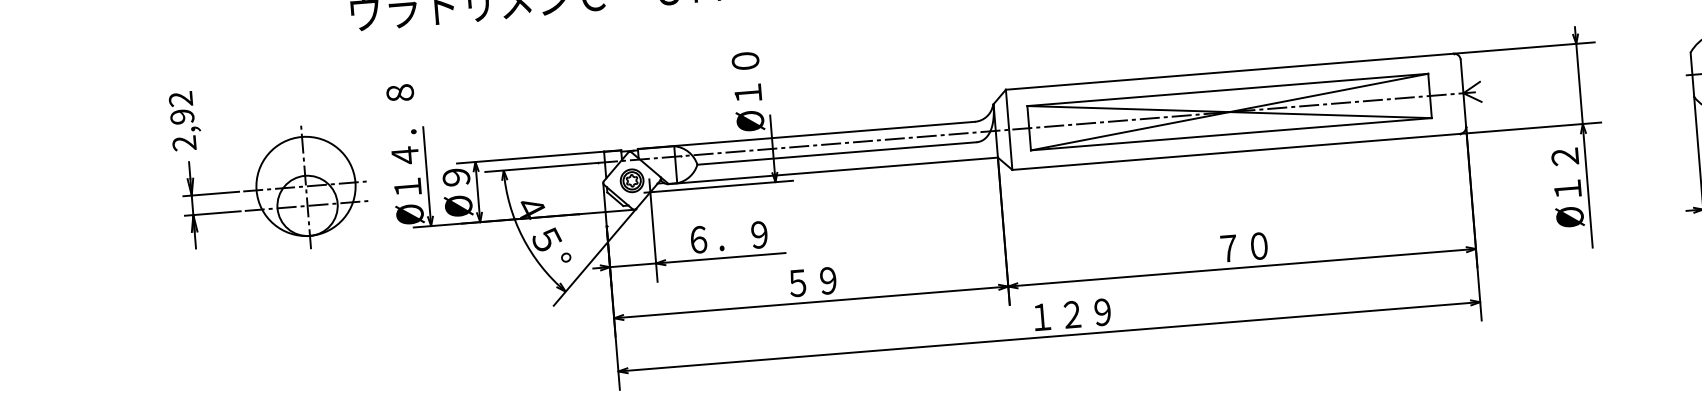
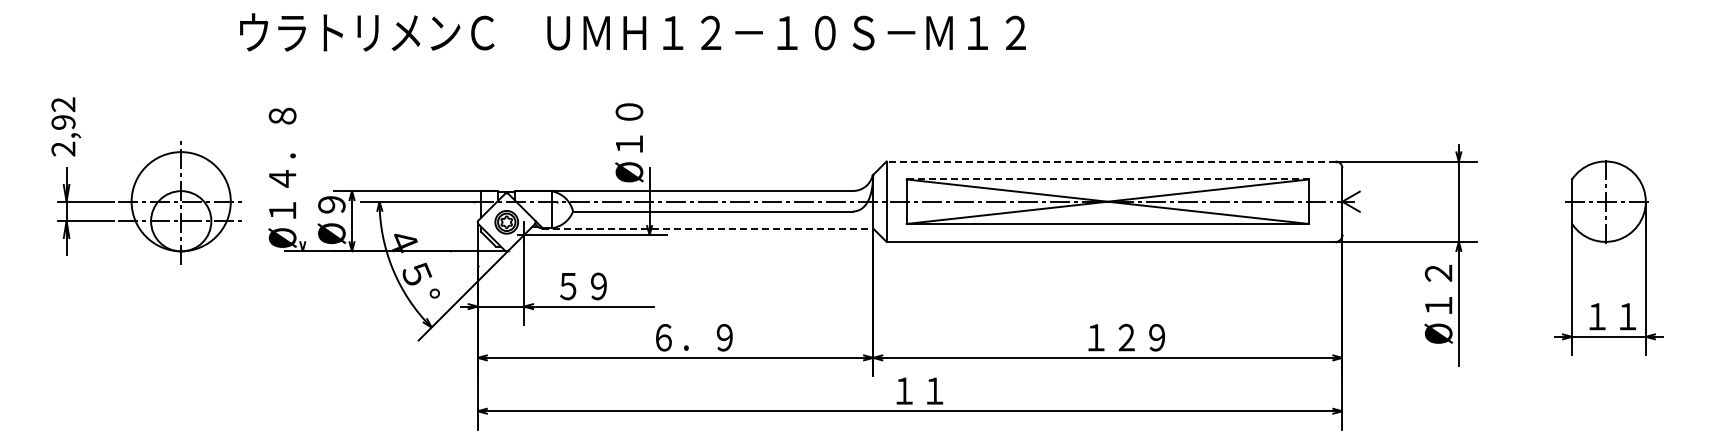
line: (1230, 71) -> (1111, 161), solid -> dashed
line: (1228, 89) -> (1108, 179), solid -> dashed
line: (832, 170) -> (707, 228), solid -> dashed
line: (426, 176) -> (302, 201), removed
text: (728, 237) -> (598, 286), ６．９ -> ５９
text: (1259, 245) -> (1126, 337), ７０ -> １２９
text: (827, 280) -> (693, 337), ５９ -> ６．９
text: (1087, 312) -> (950, 390), １２９ -> １１

